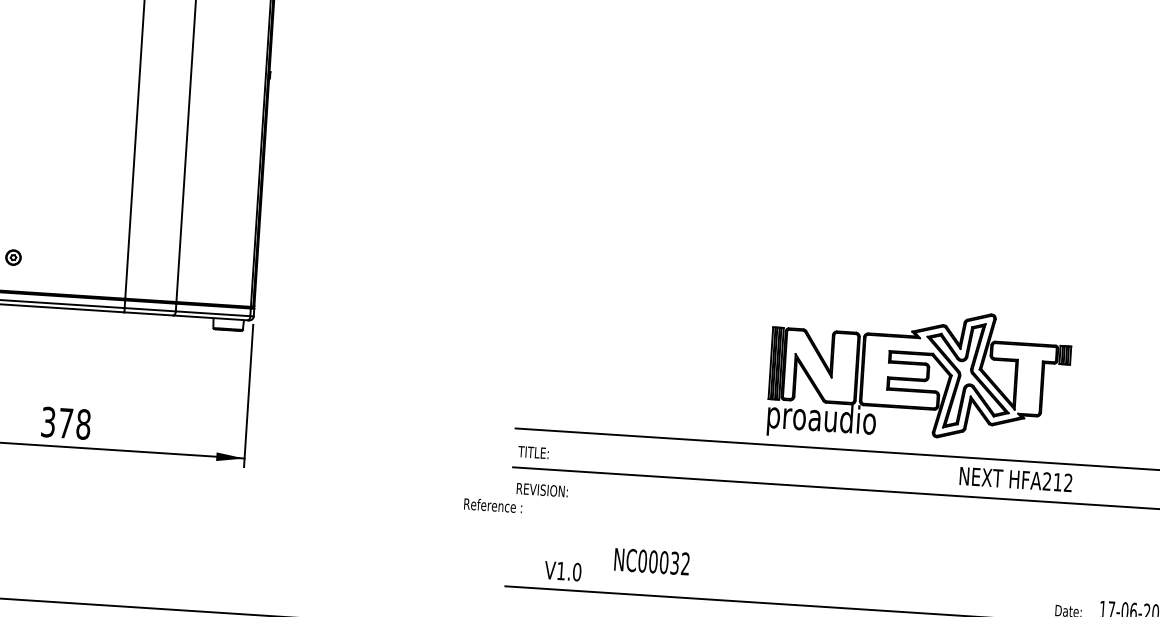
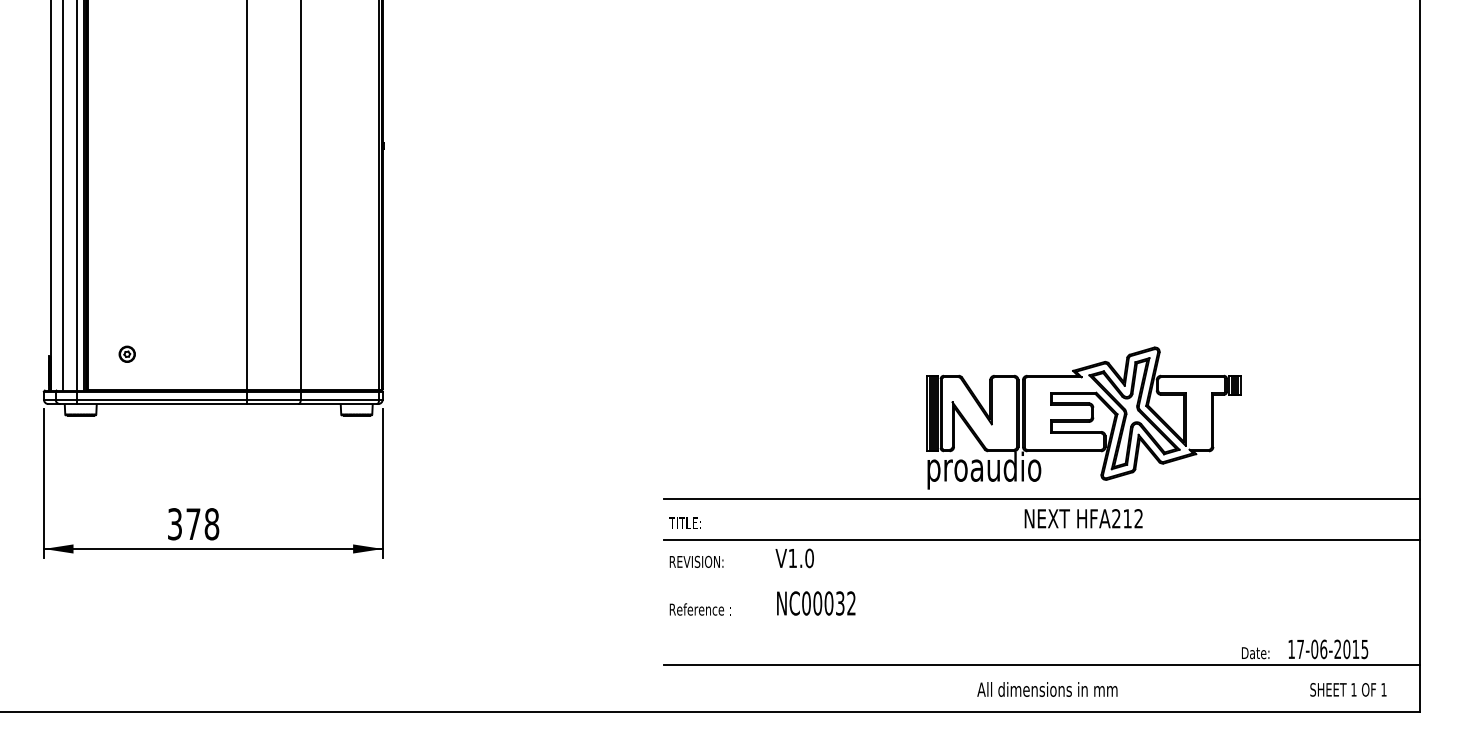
text: (1015, 479) -> (1083, 518), moved
text: (492, 505) -> (699, 609), moved
text: (652, 561) -> (816, 603), moved
text: (562, 571) -> (794, 558), moved

